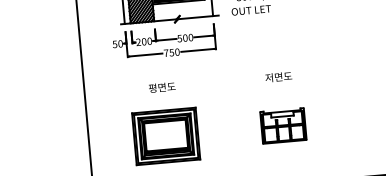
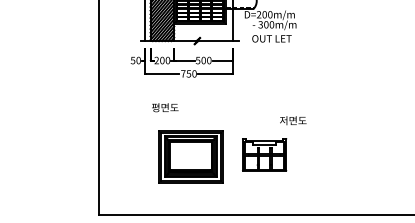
text: (278, 76) -> (293, 120), moved
text: (162, 87) -> (165, 107), moved
part: (283, 125) -> (264, 154), moved
part: (165, 136) -> (190, 156), moved

